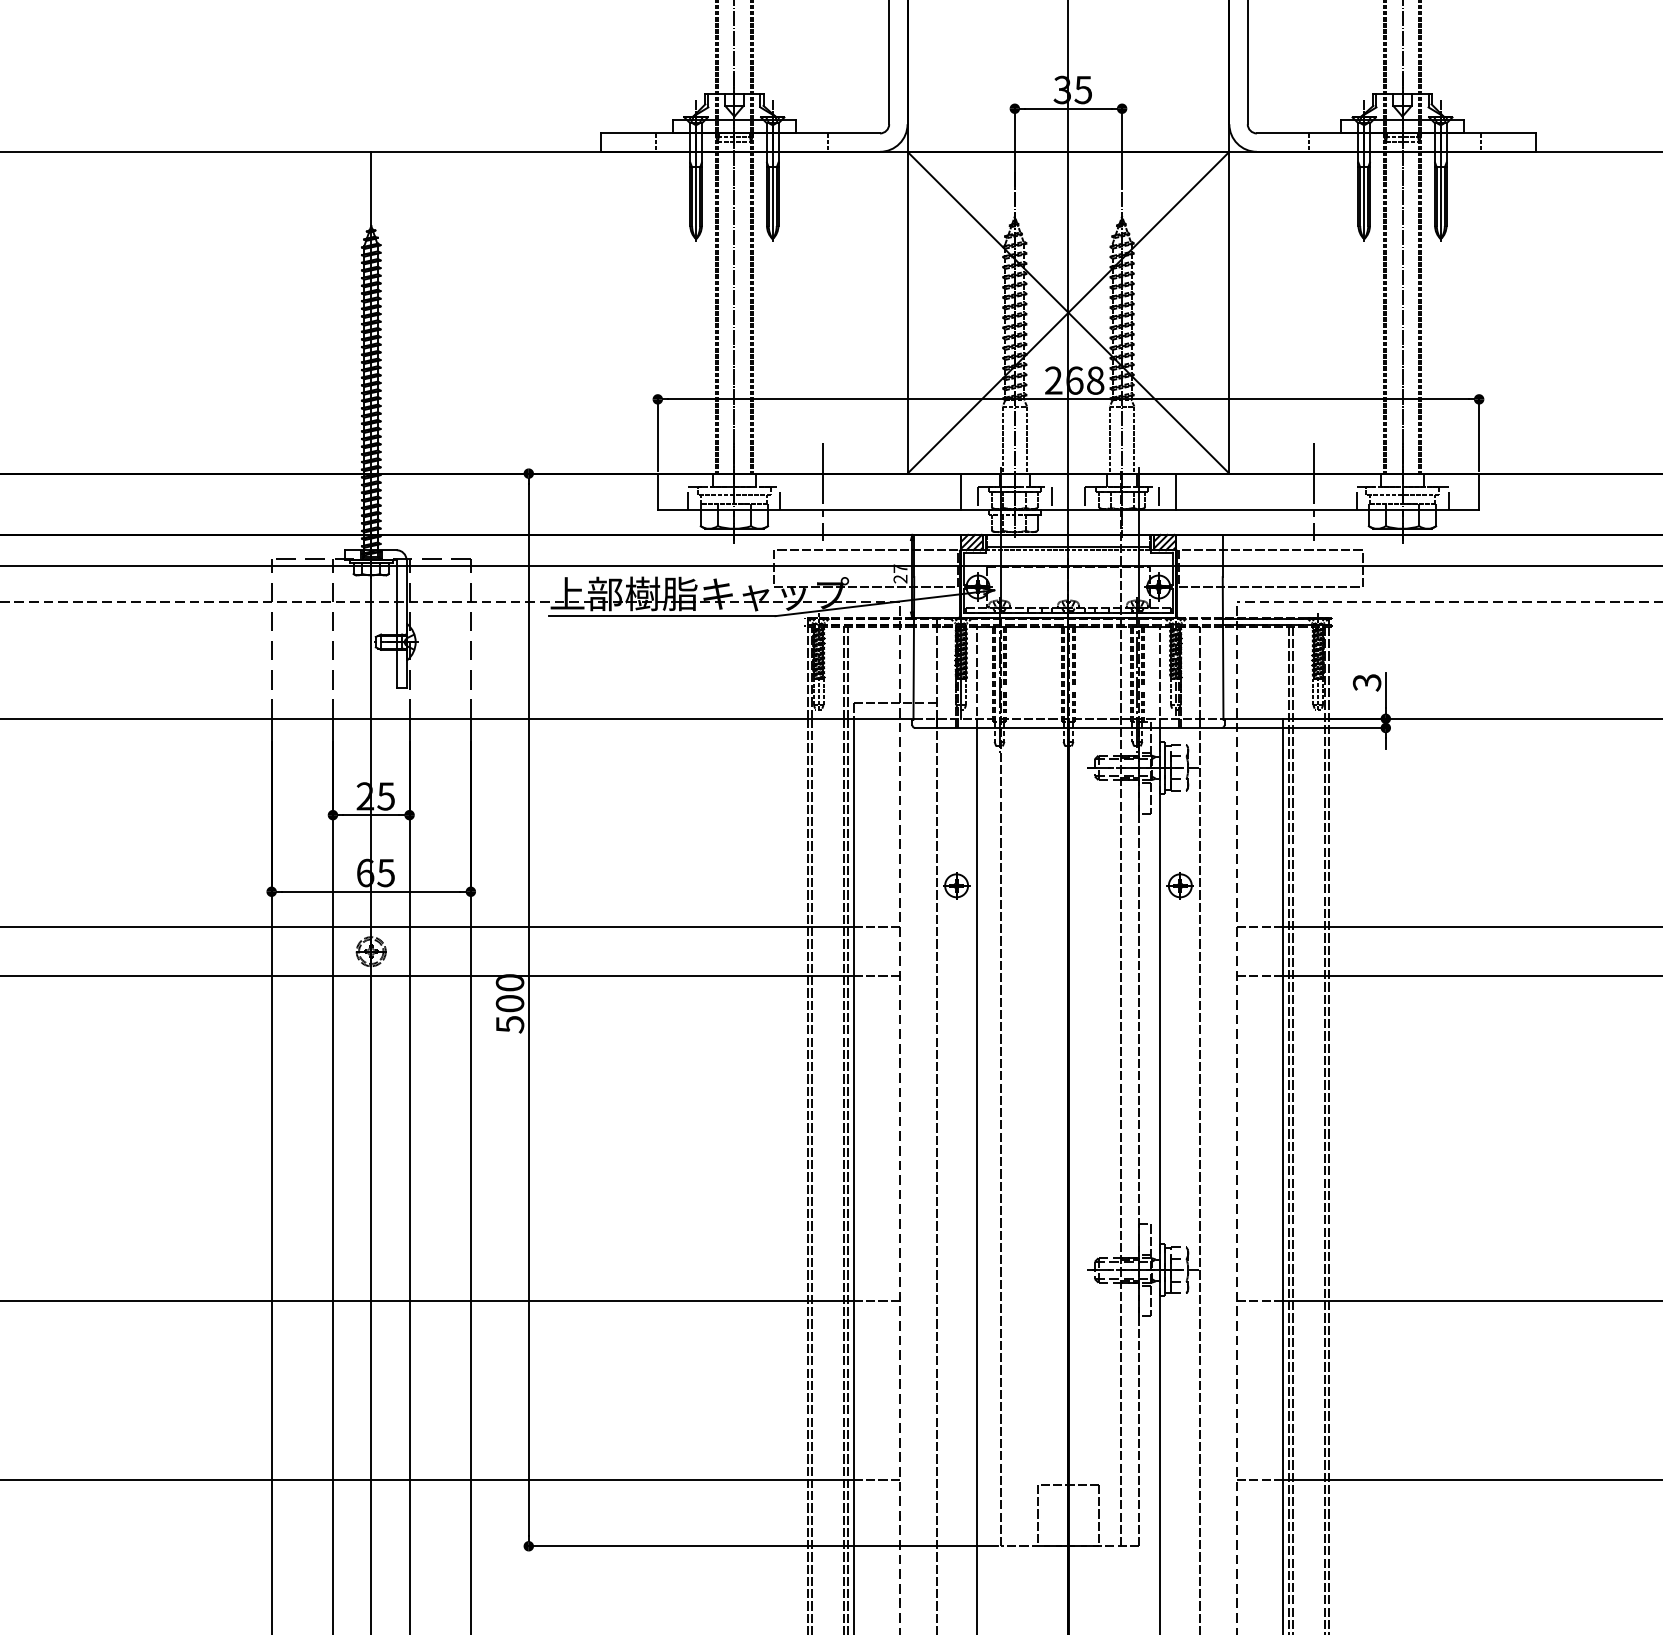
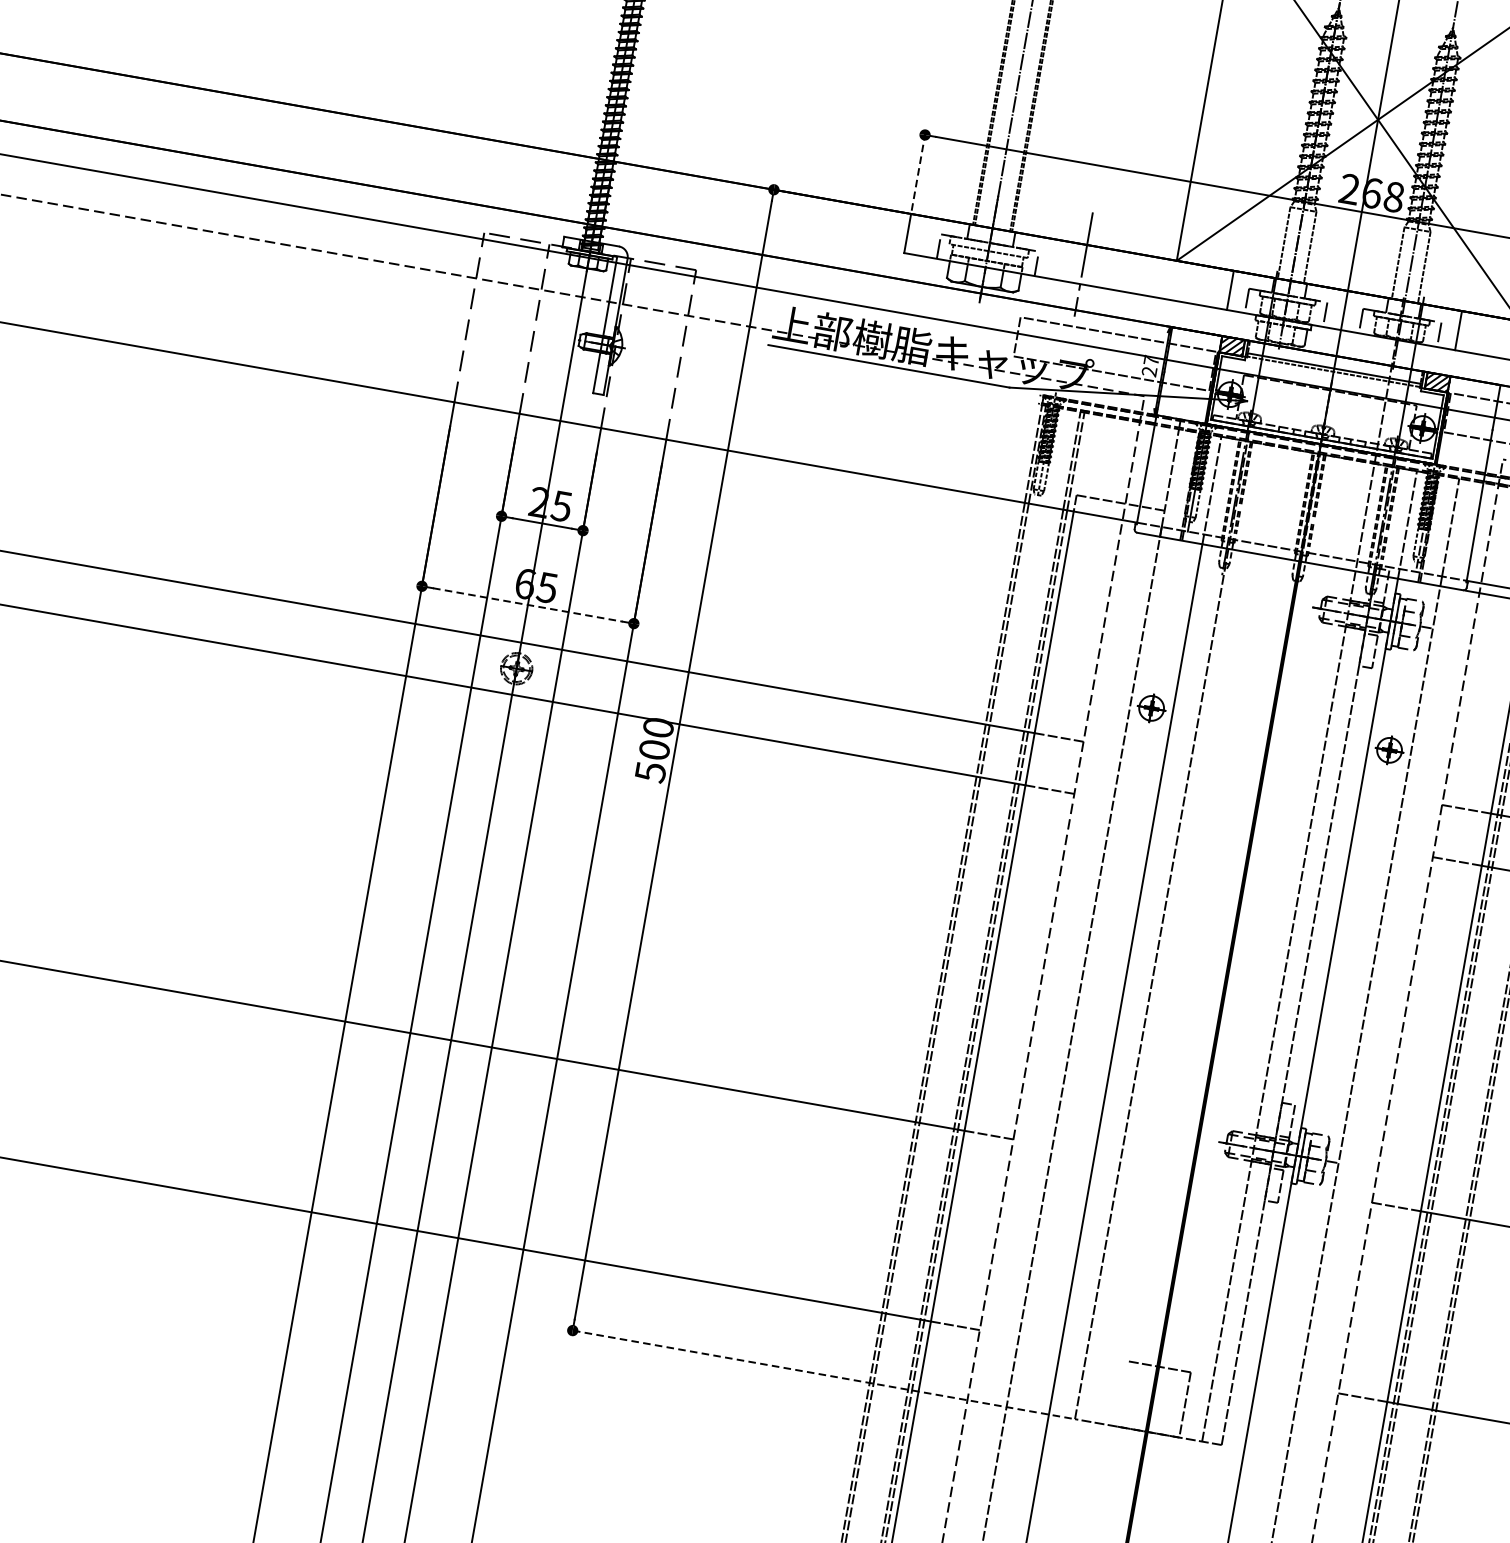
line: (657, 432) -> (918, 170), solid -> dashed
line: (371, 891) -> (528, 604), solid -> dashed
line: (1037, 1515) -> (1119, 1393), removed
line: (761, 1546) -> (820, 1374), solid -> dashed

